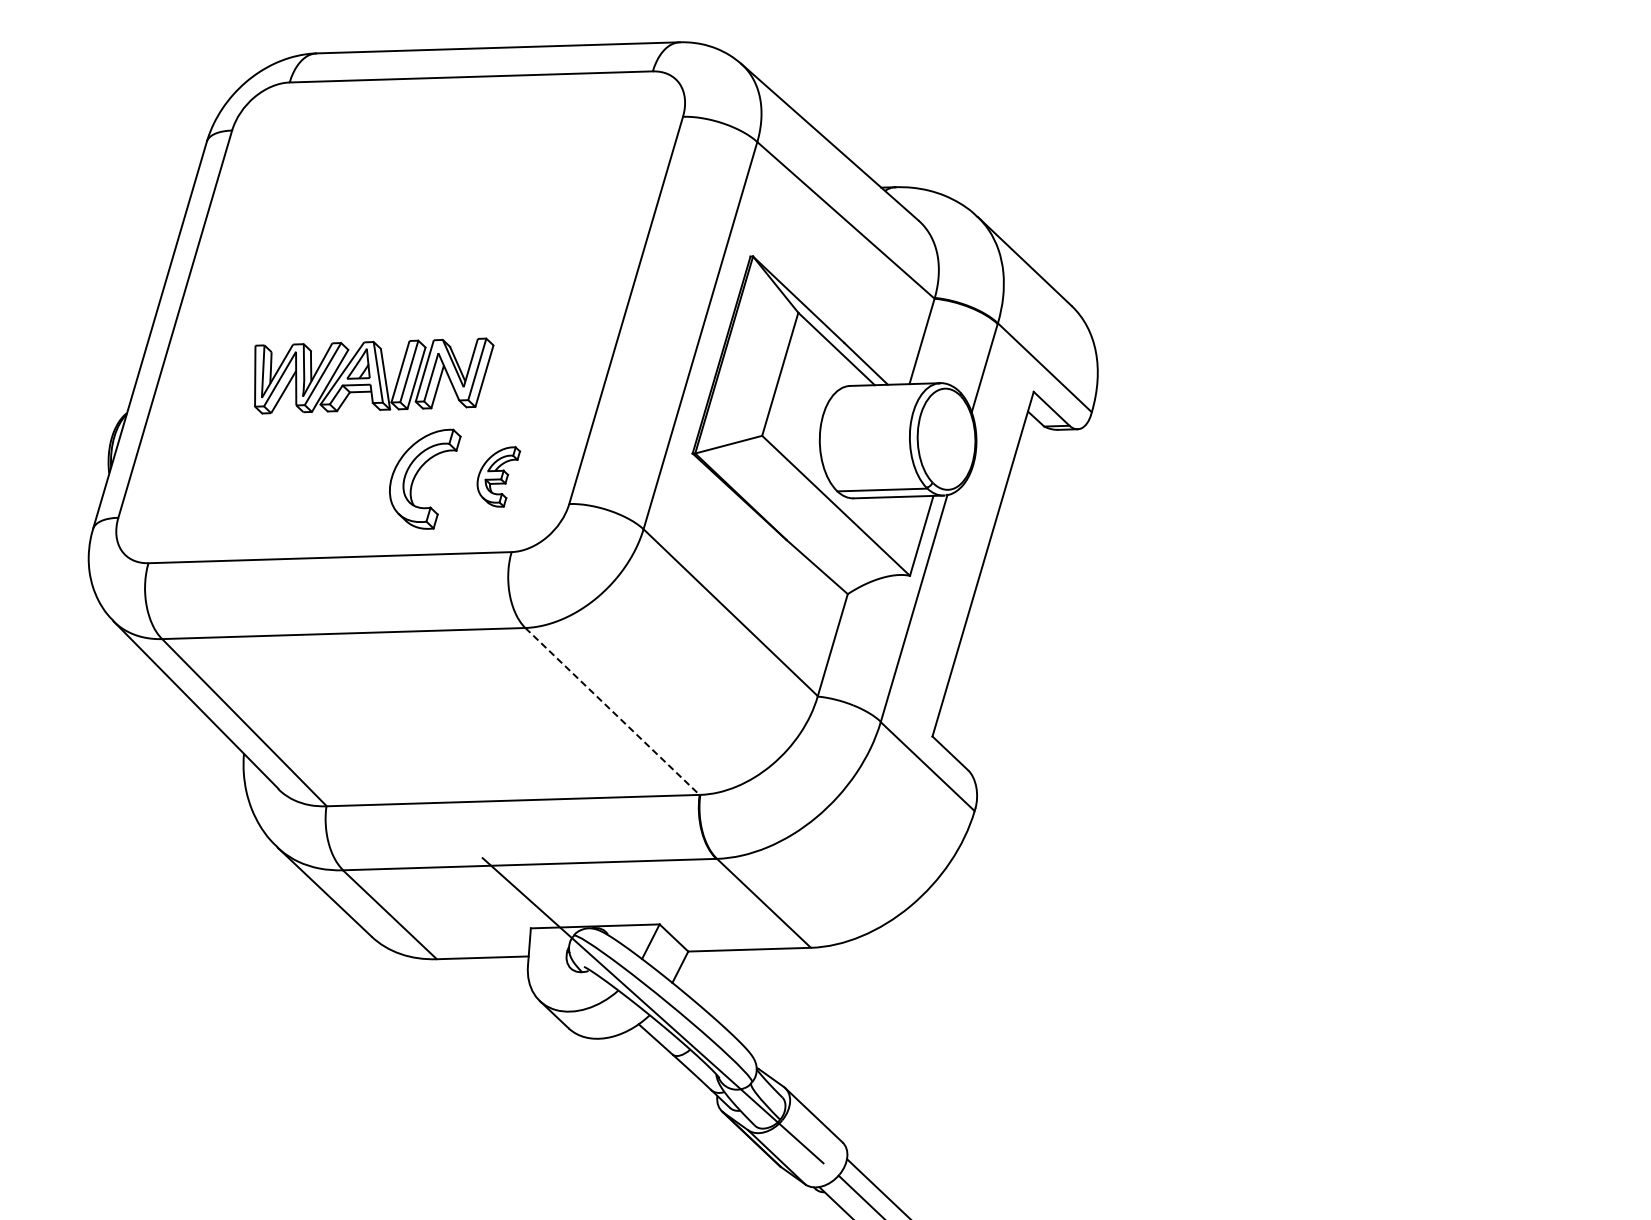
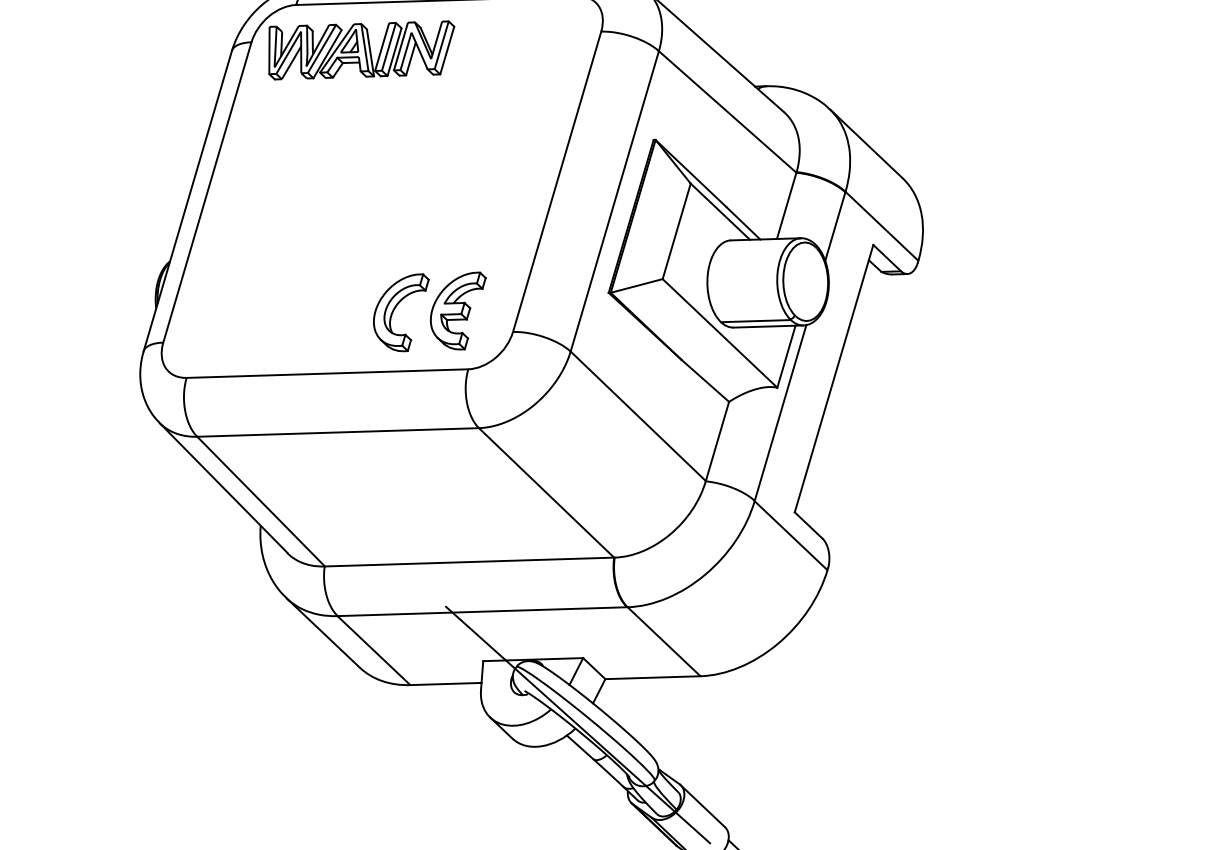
part: (374, 375) -> (361, 50), moved
part: (498, 476) -> (458, 310), size x1.67
line: (612, 711) -> (546, 492), dashed -> solid

